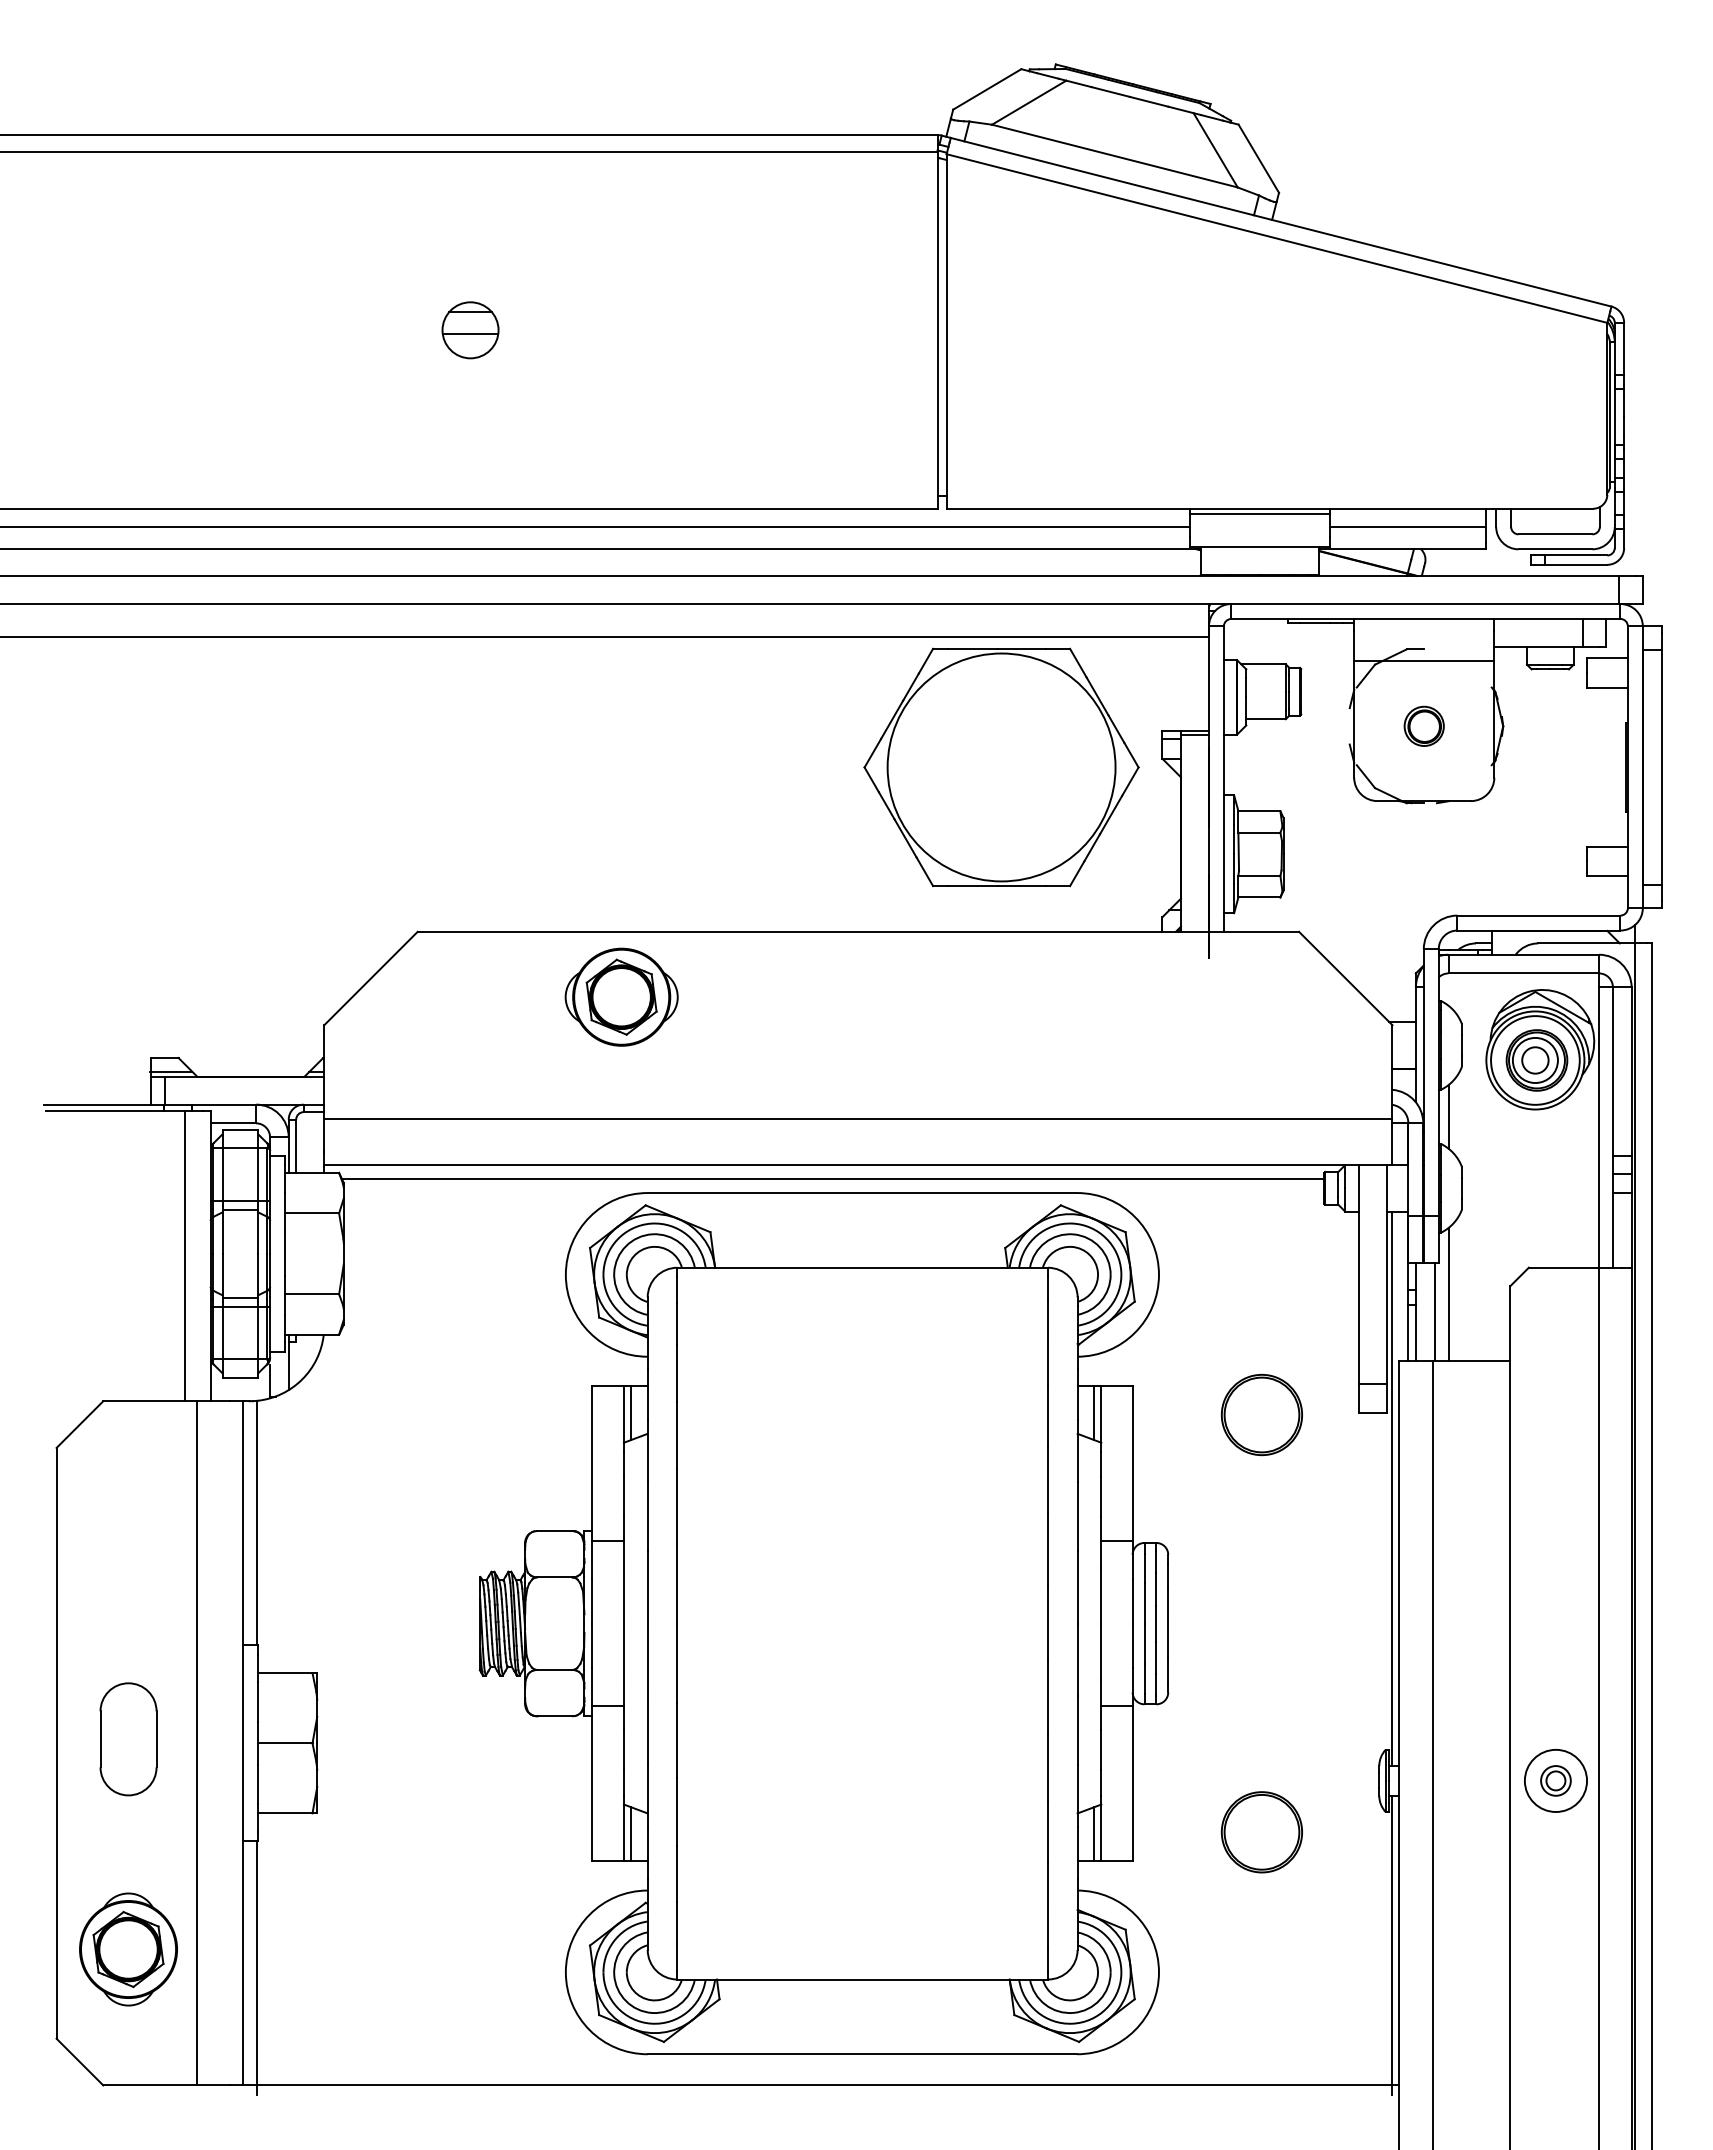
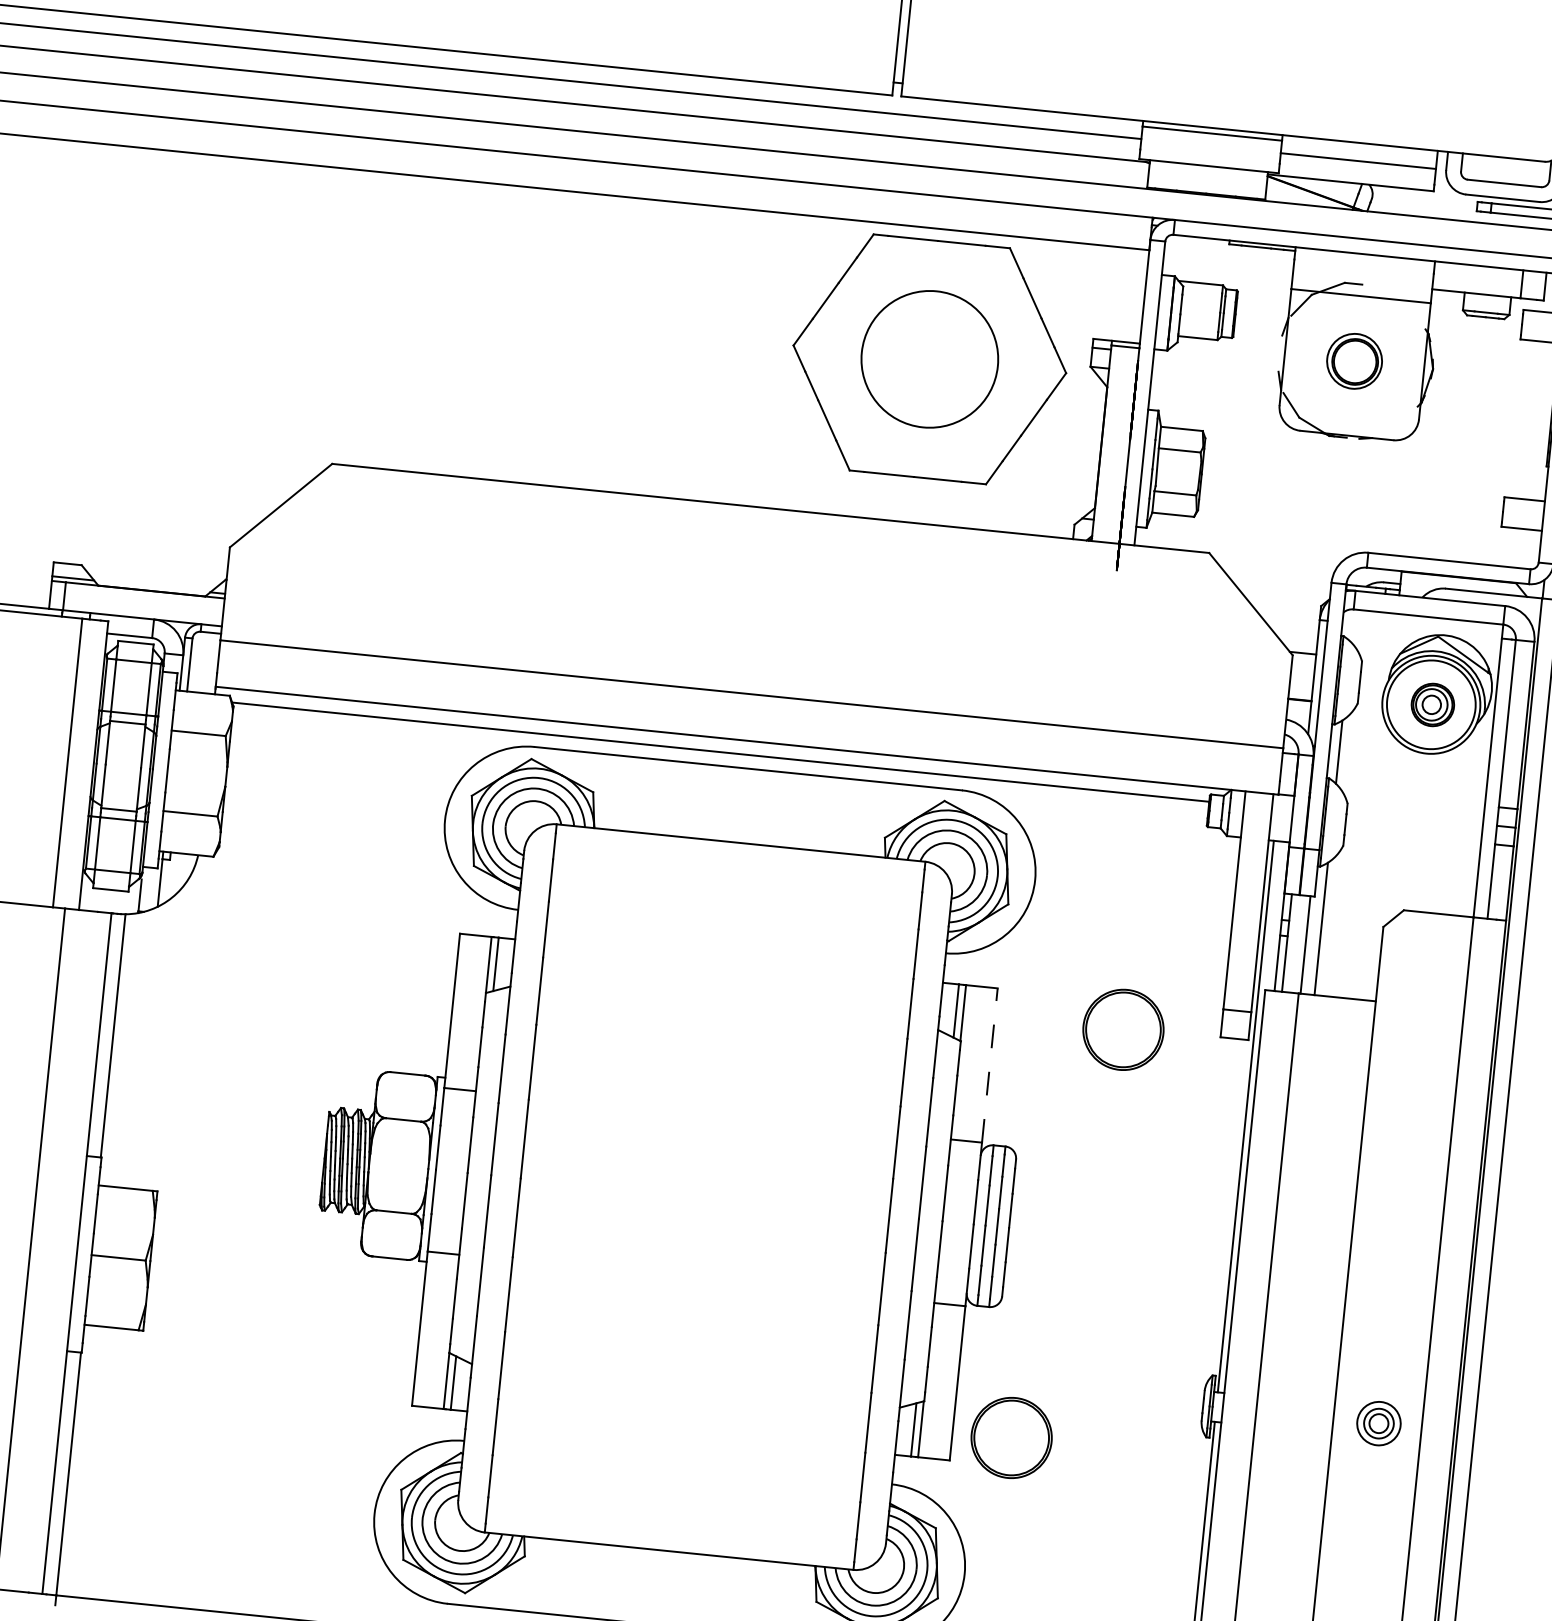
part: (1423, 725) -> (1353, 360), size x1.4
circle: (1001, 767) -> (929, 359), size x0.6
part: (621, 996) -> (528, 548), removed
part: (1536, 1060) -> (1432, 704), size x0.7
line: (1132, 1463) -> (989, 1065), solid -> dashed
circle: (1555, 1780) -> (1378, 1423), size x0.7
part: (1261, 1832) -> (1011, 1438), moved

